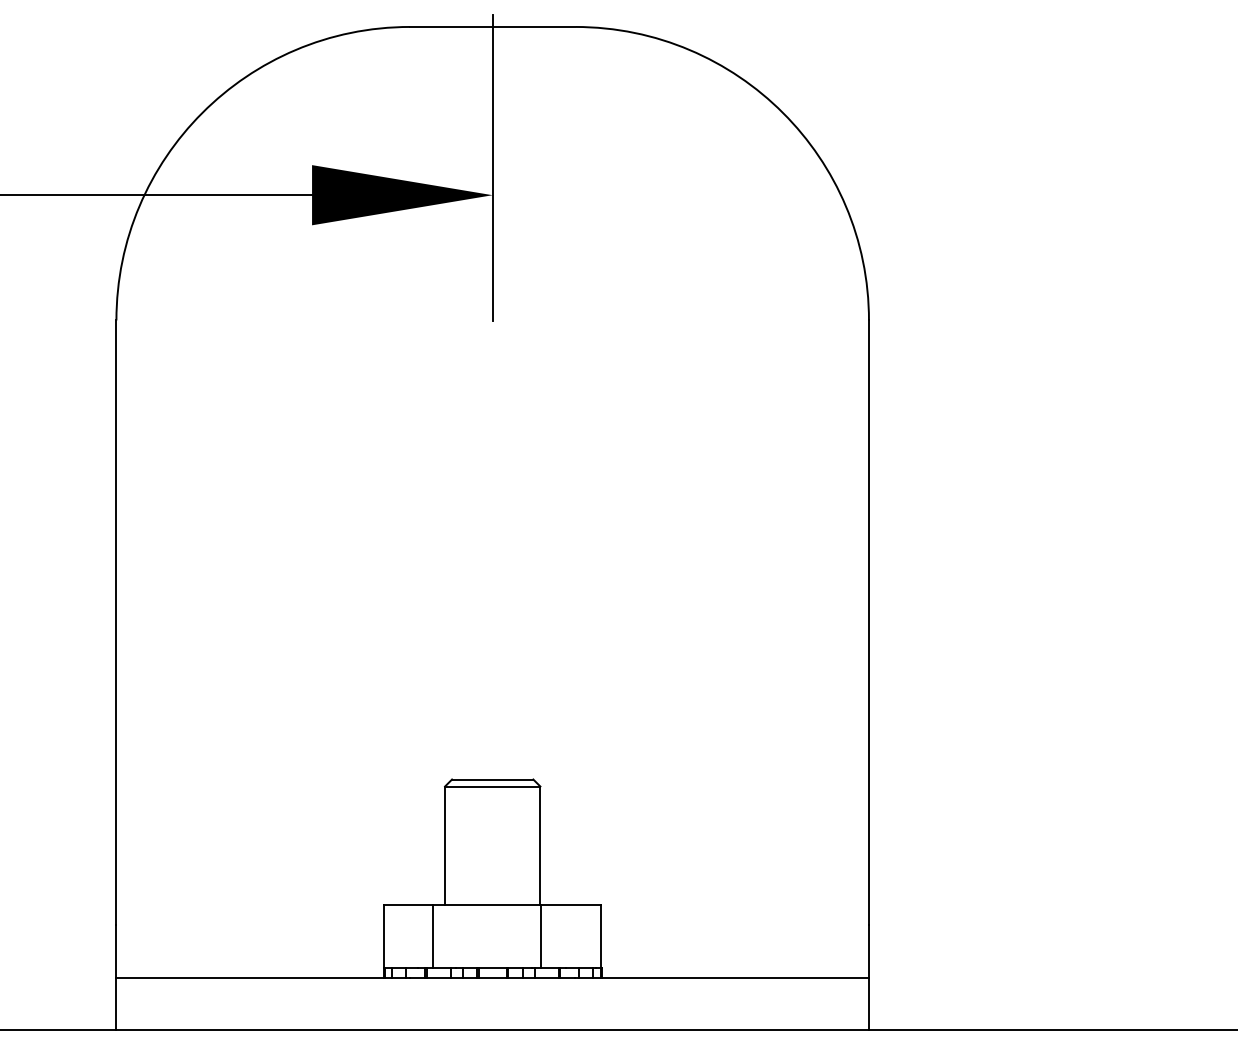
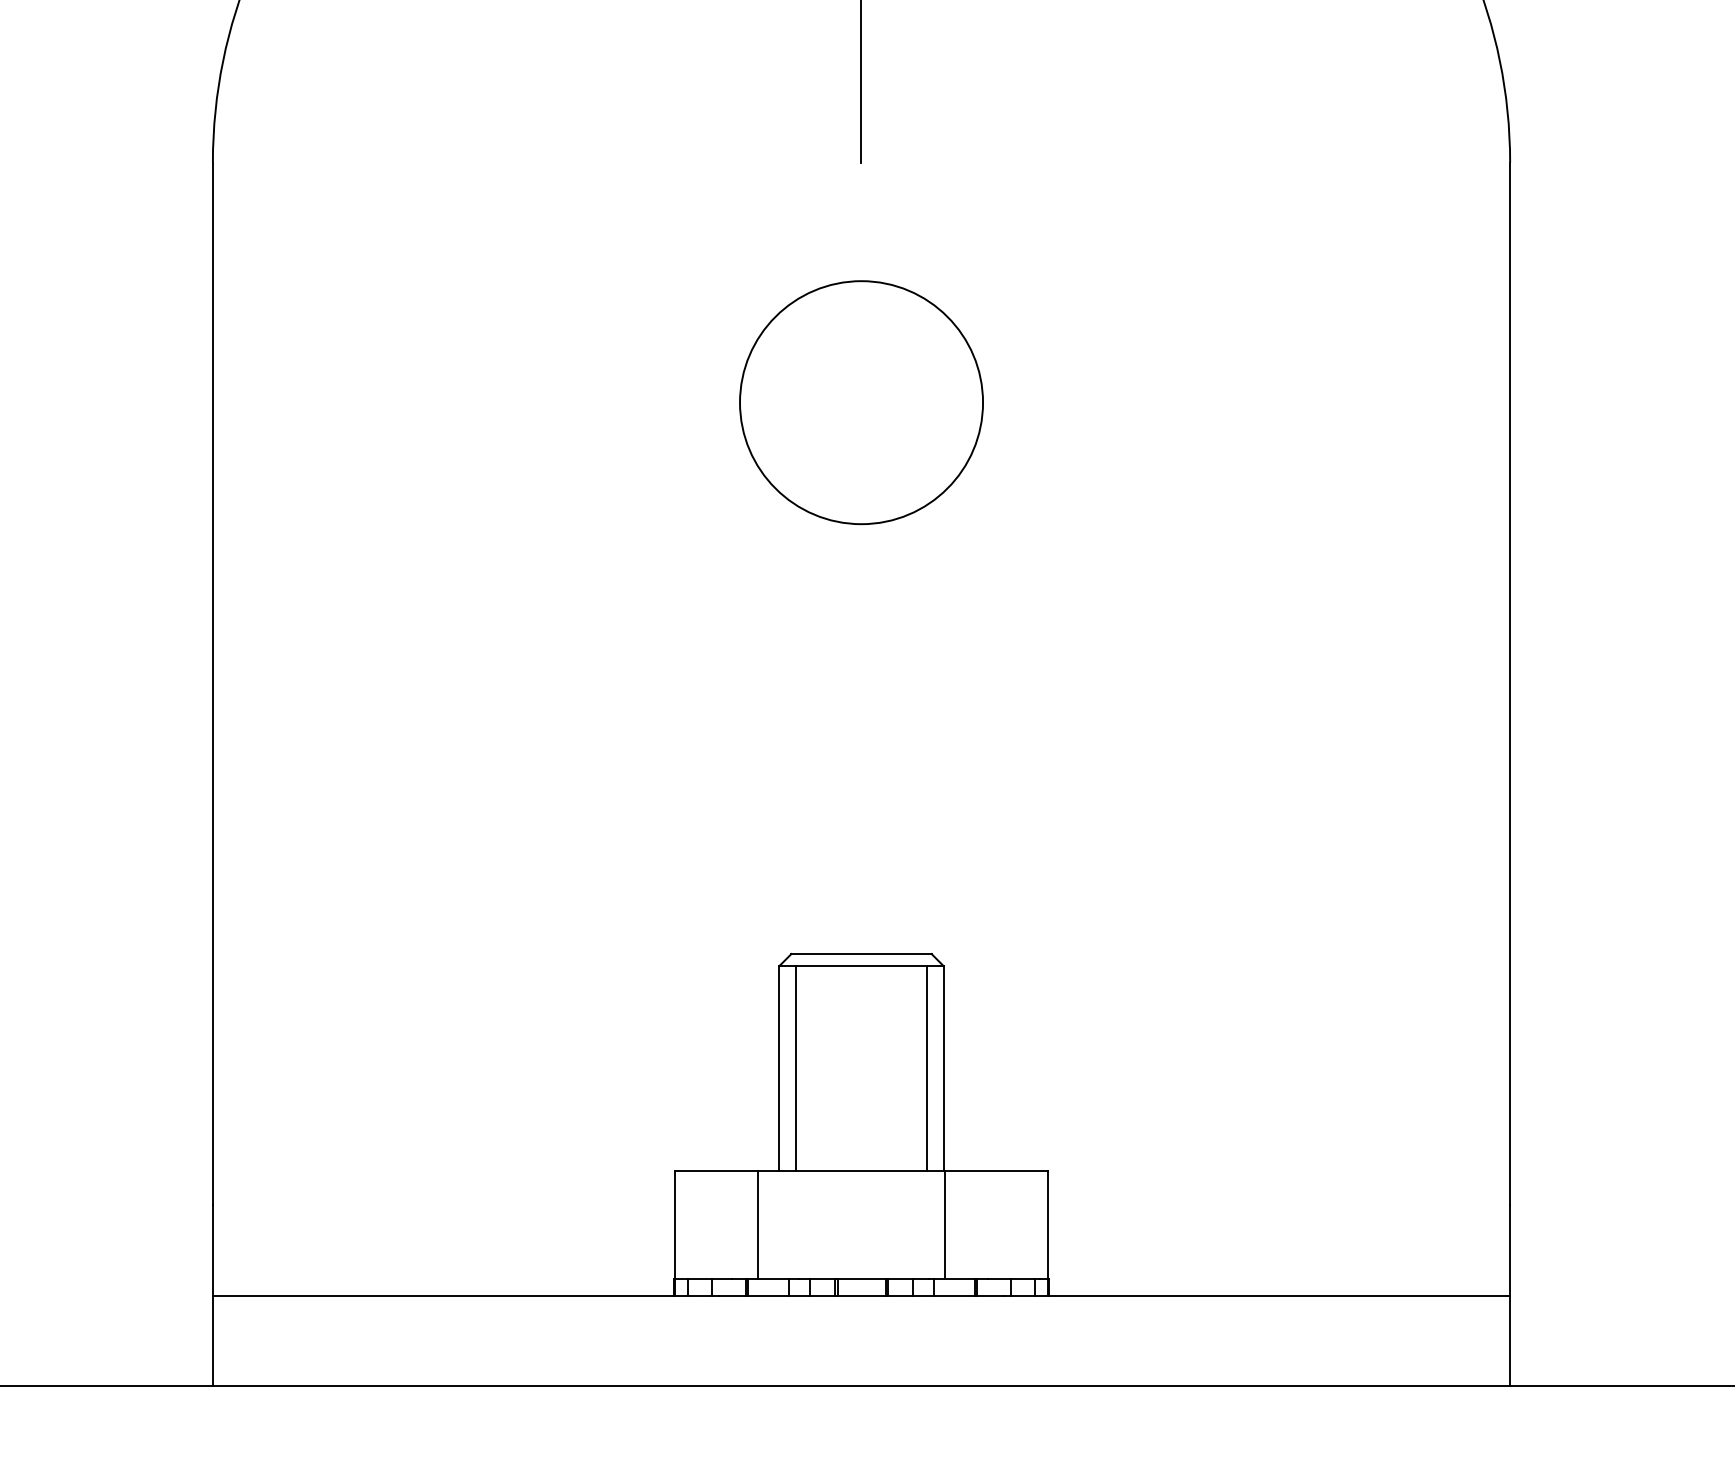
circle: (492, 459) -> (861, 402), added
line: (454, 845) -> (795, 1067), added
line: (530, 845) -> (926, 1067), added

